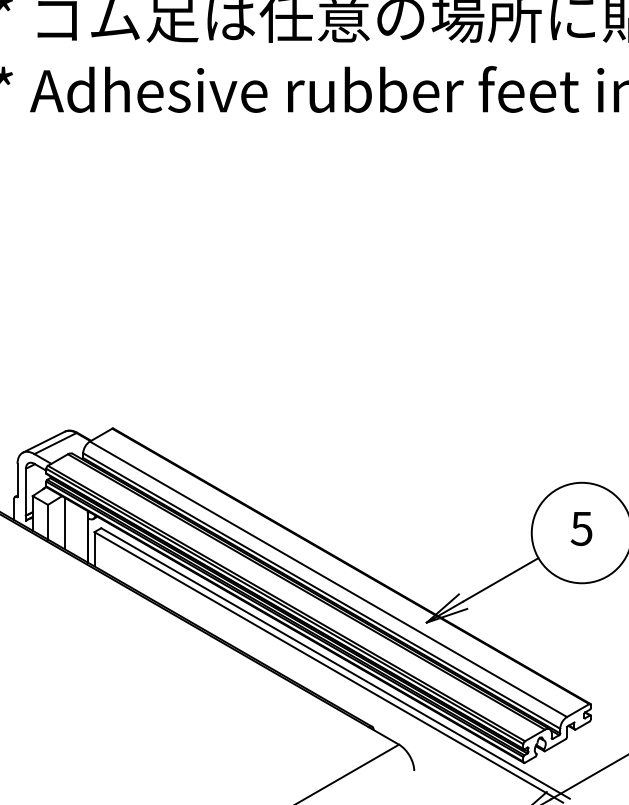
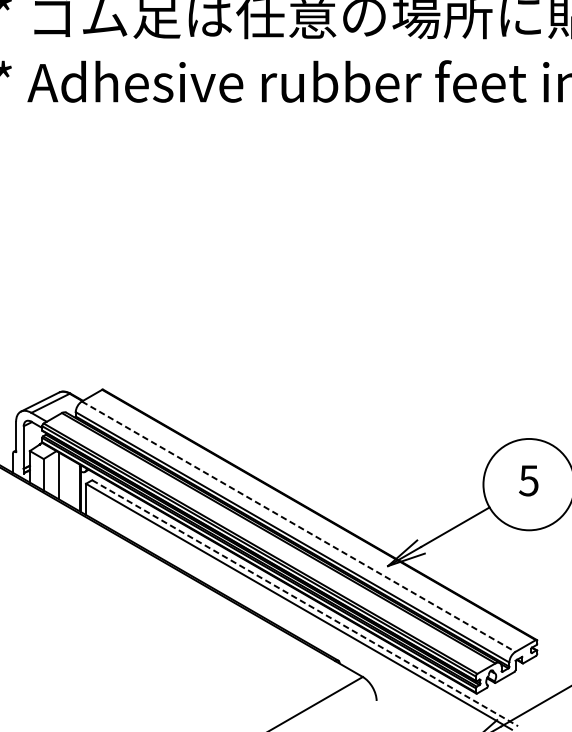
line: (328, 579) -> (298, 526), solid -> dashed
line: (335, 663) -> (305, 603), solid -> dashed

